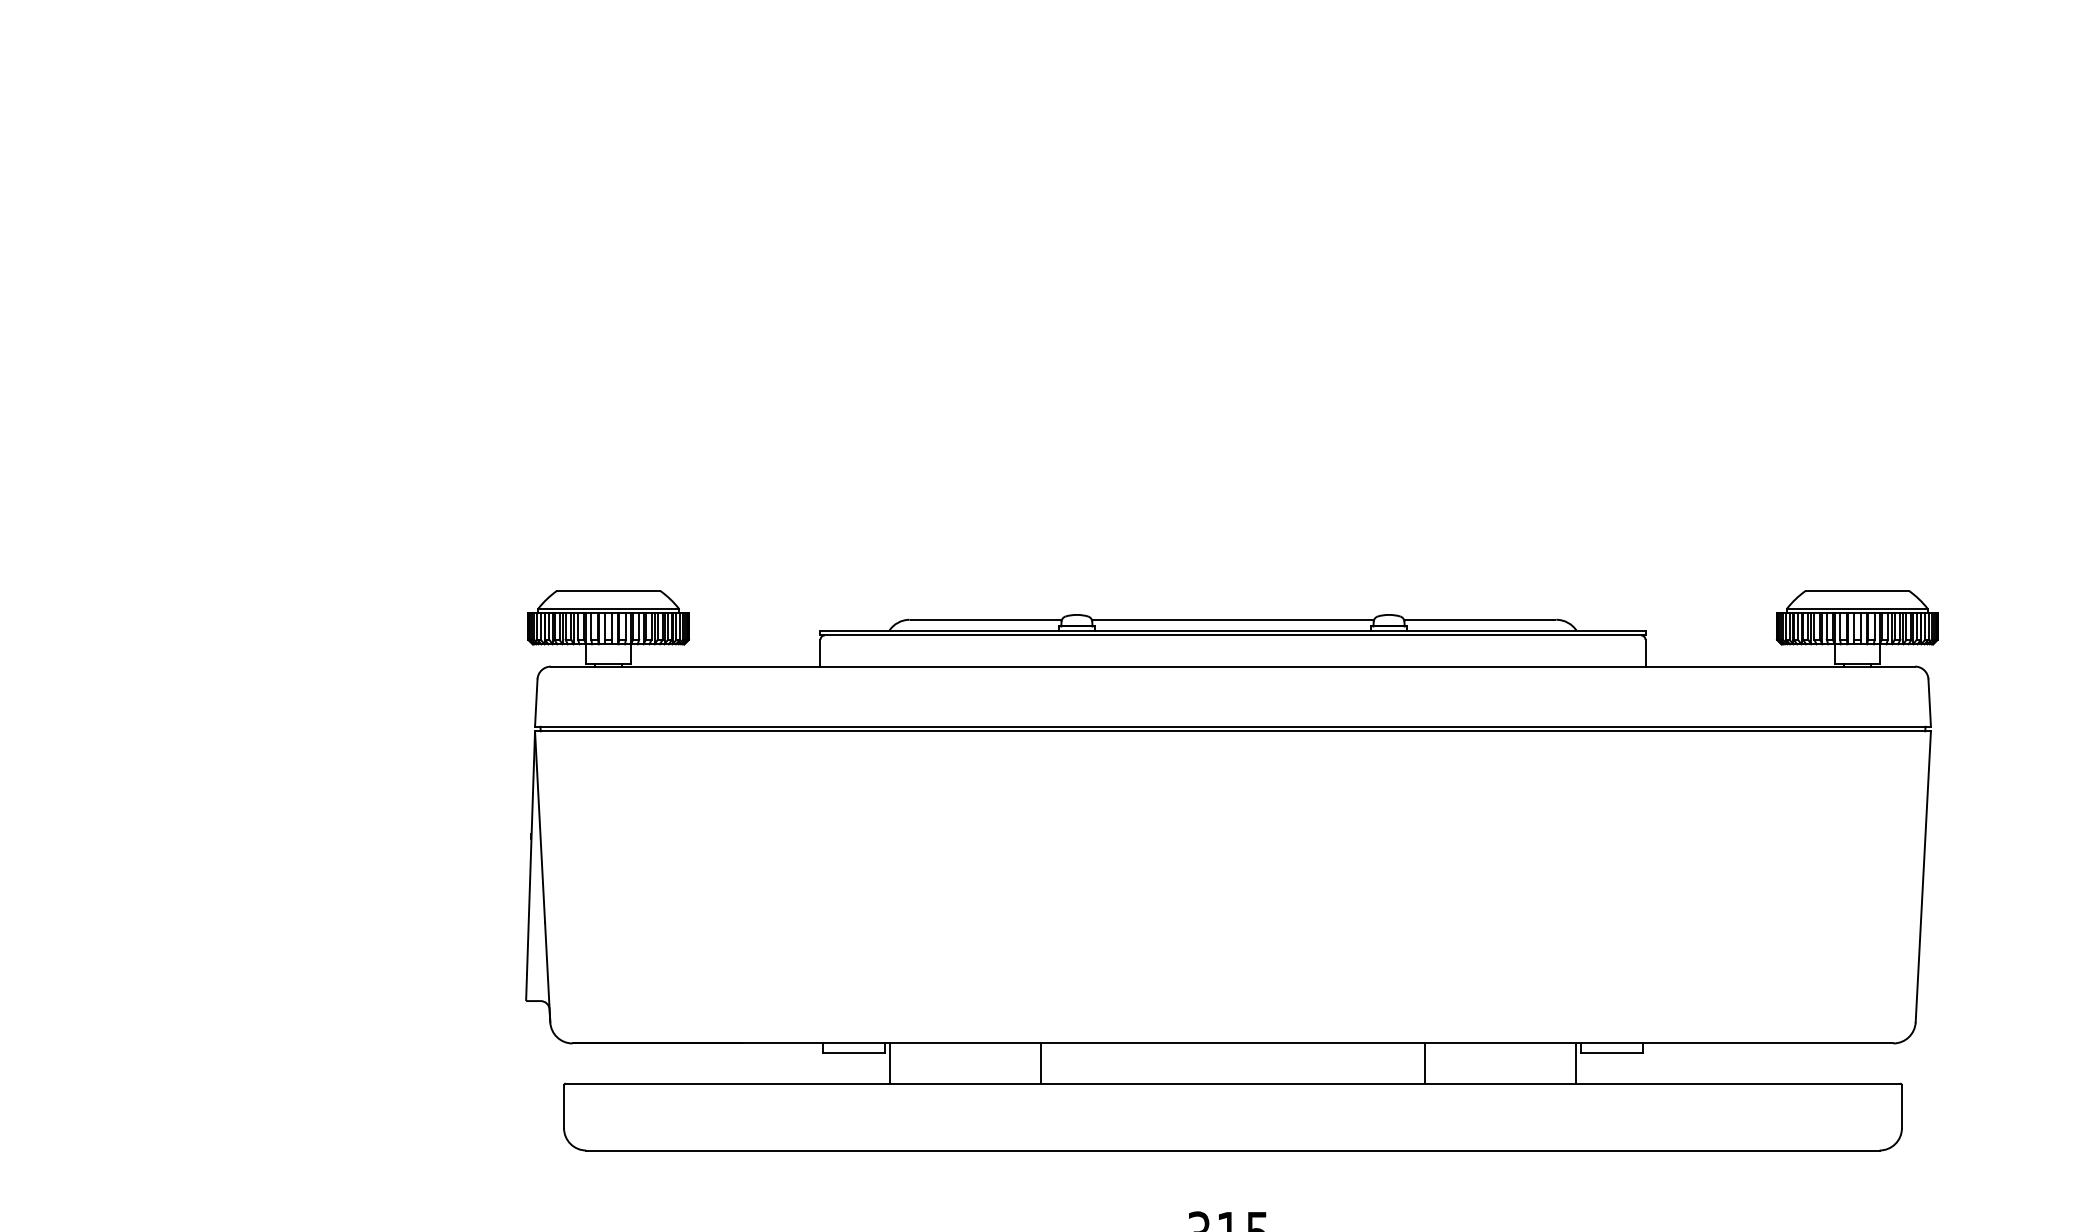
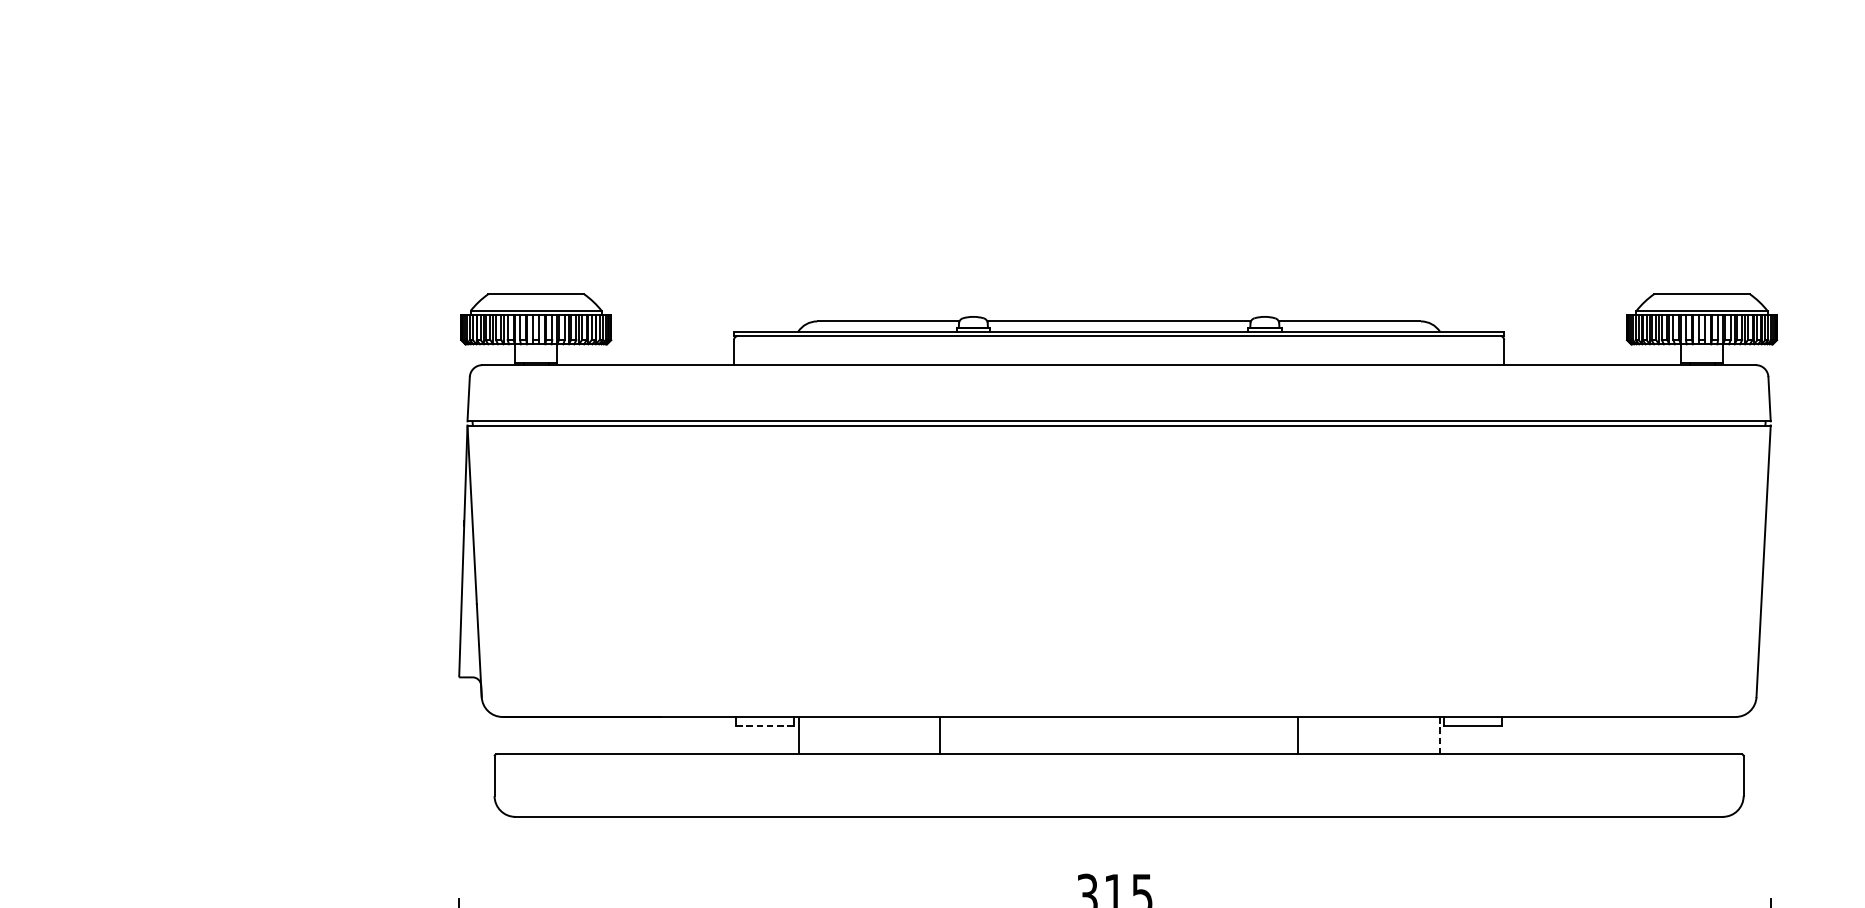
line: (854, 1052) -> (765, 725), solid -> dashed
line: (1576, 1063) -> (1439, 735), solid -> dashed

